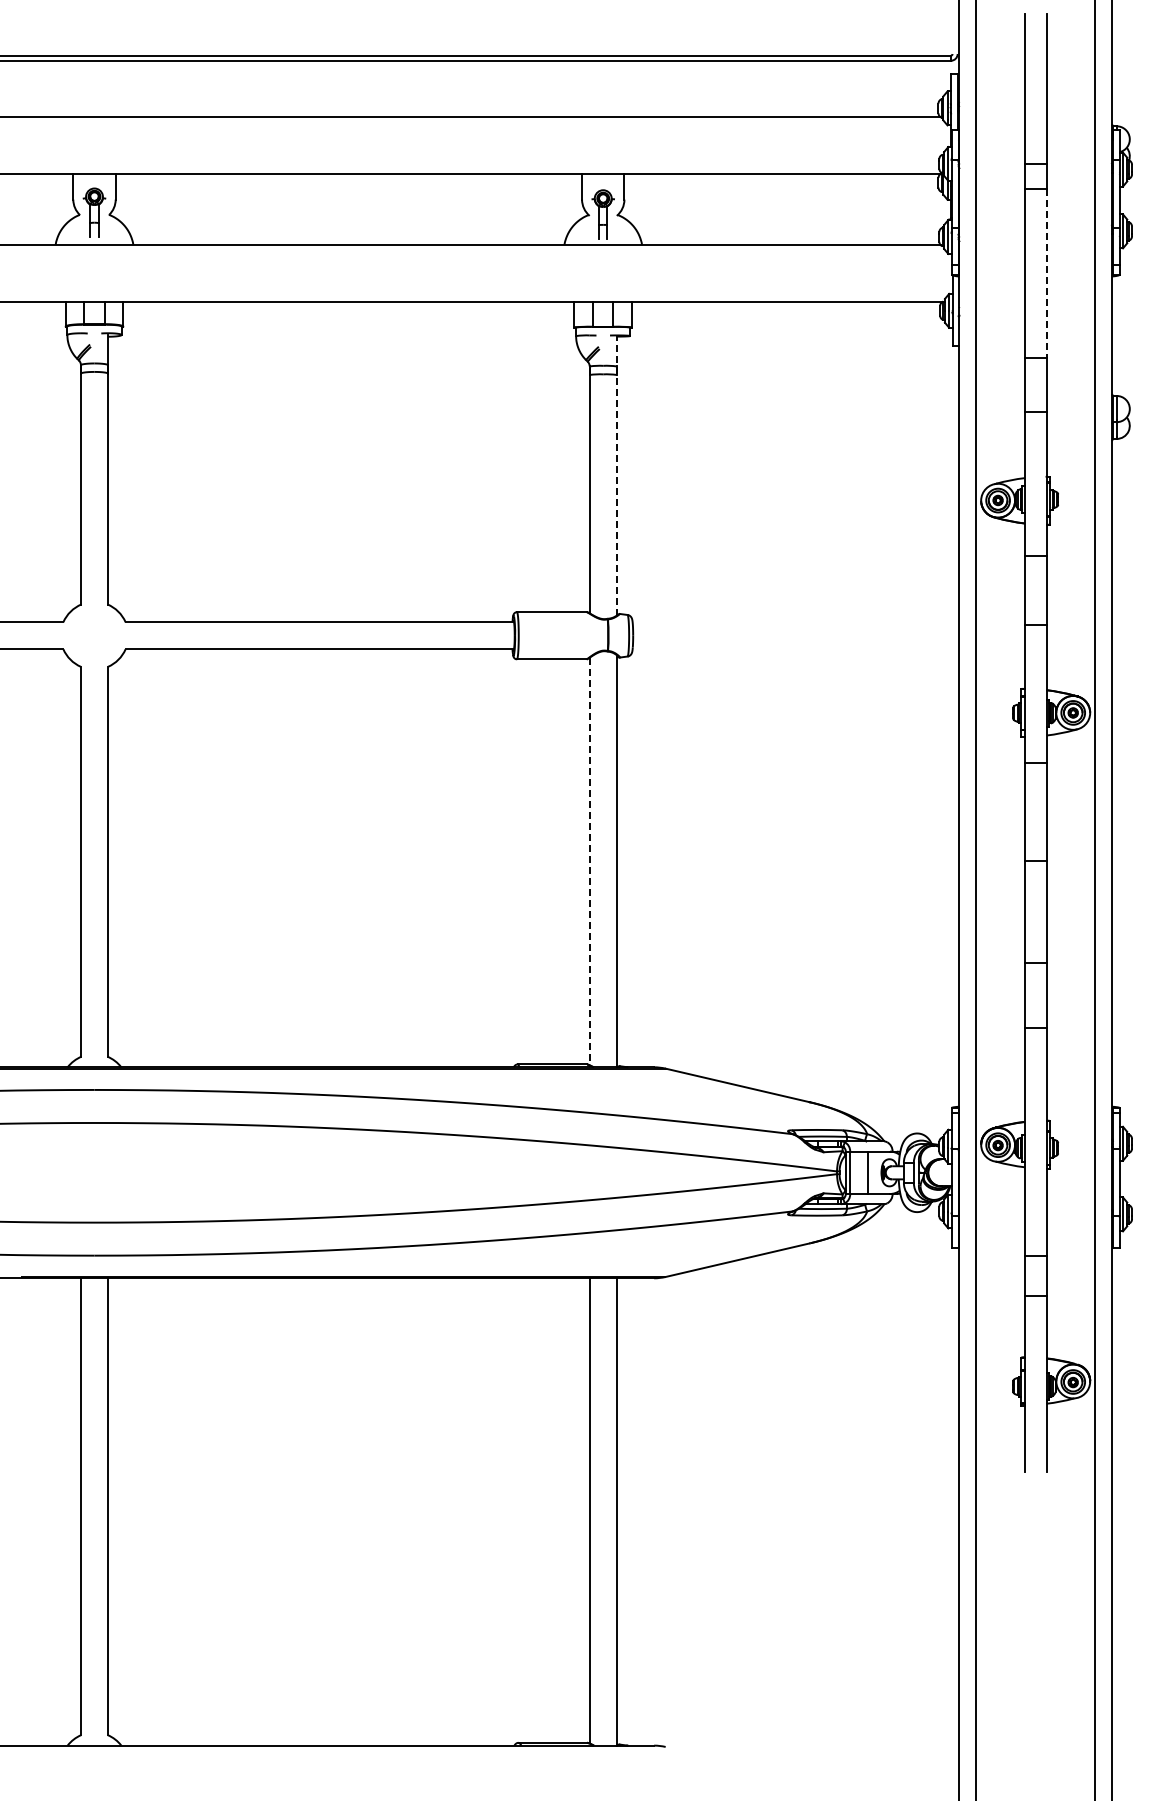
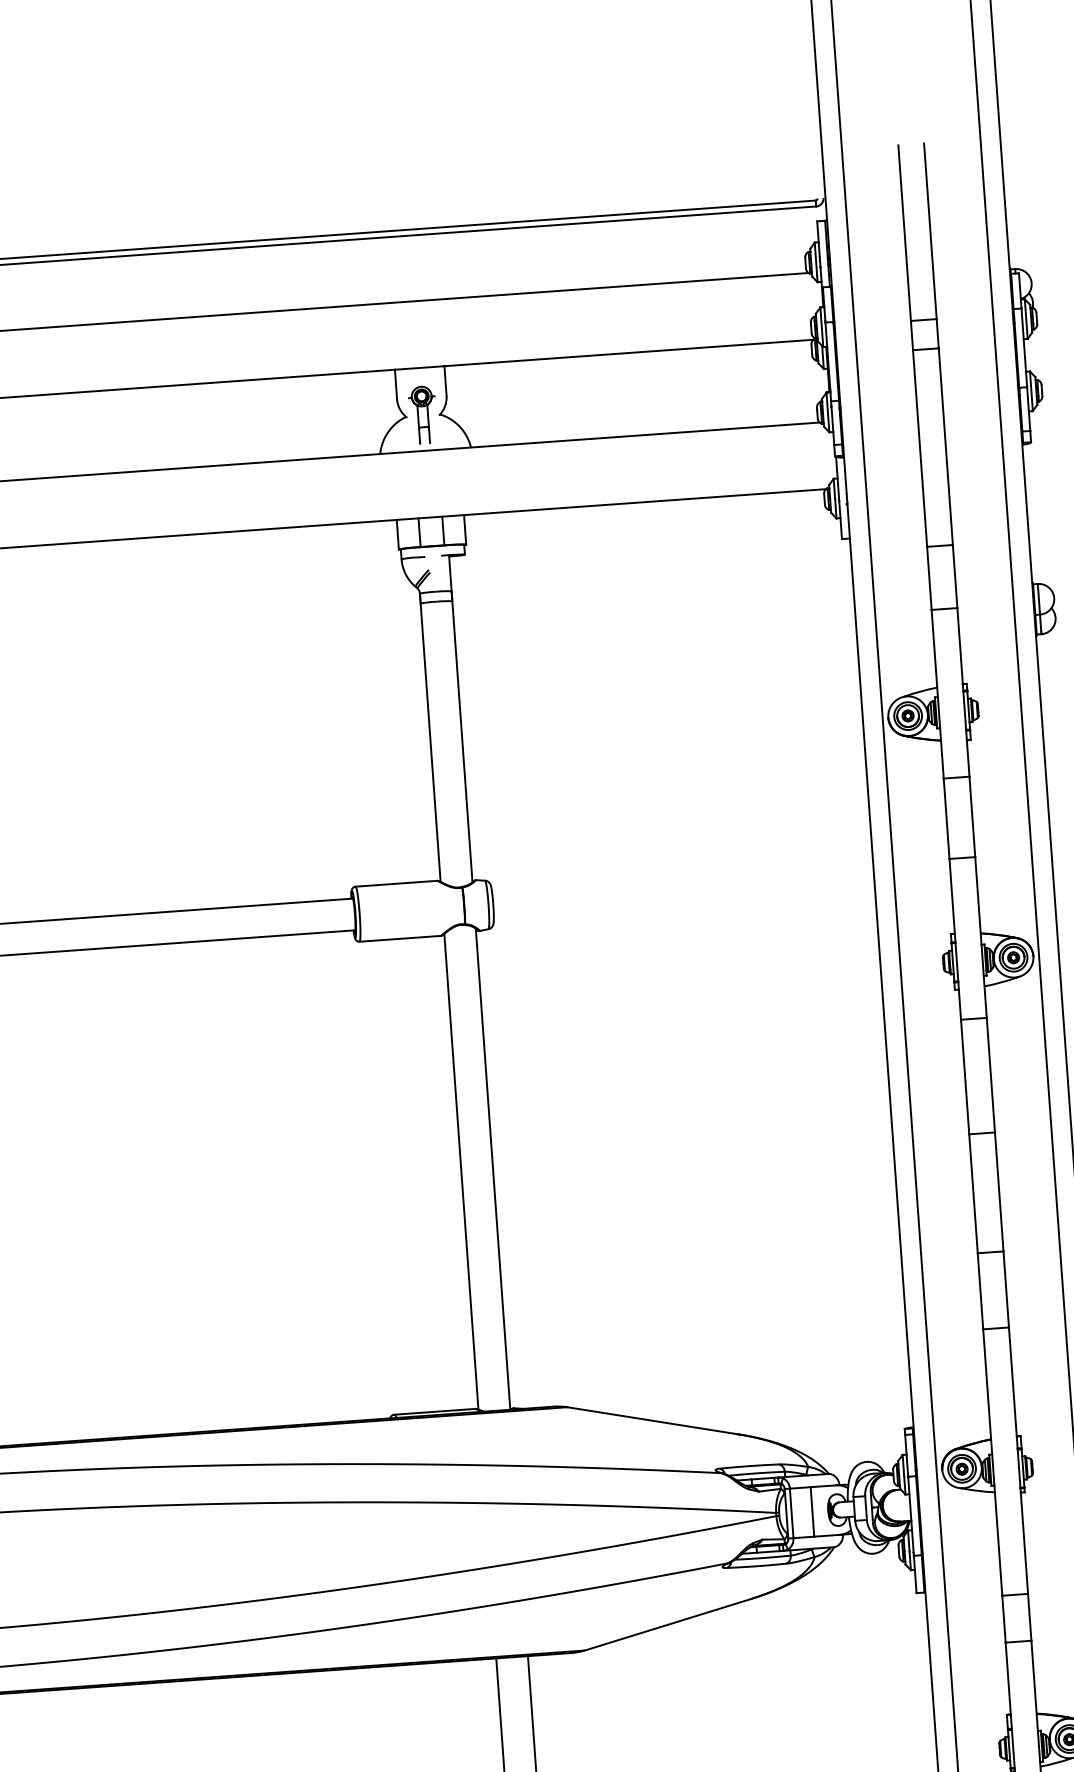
line: (1046, 273) -> (945, 446), dashed -> solid
line: (616, 475) -> (460, 718), dashed -> solid
line: (589, 861) -> (461, 1171), dashed -> solid

